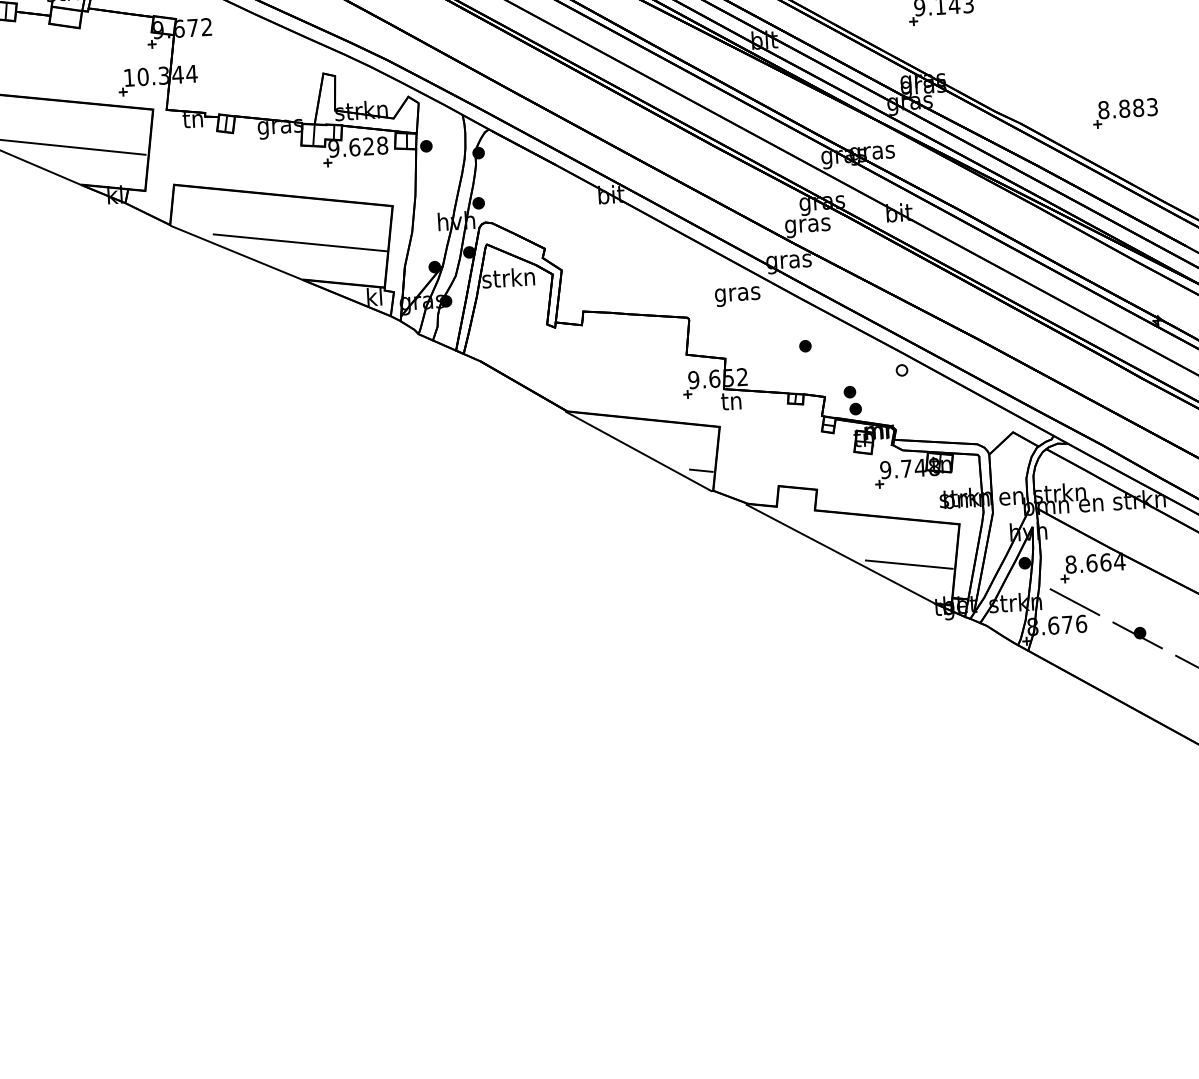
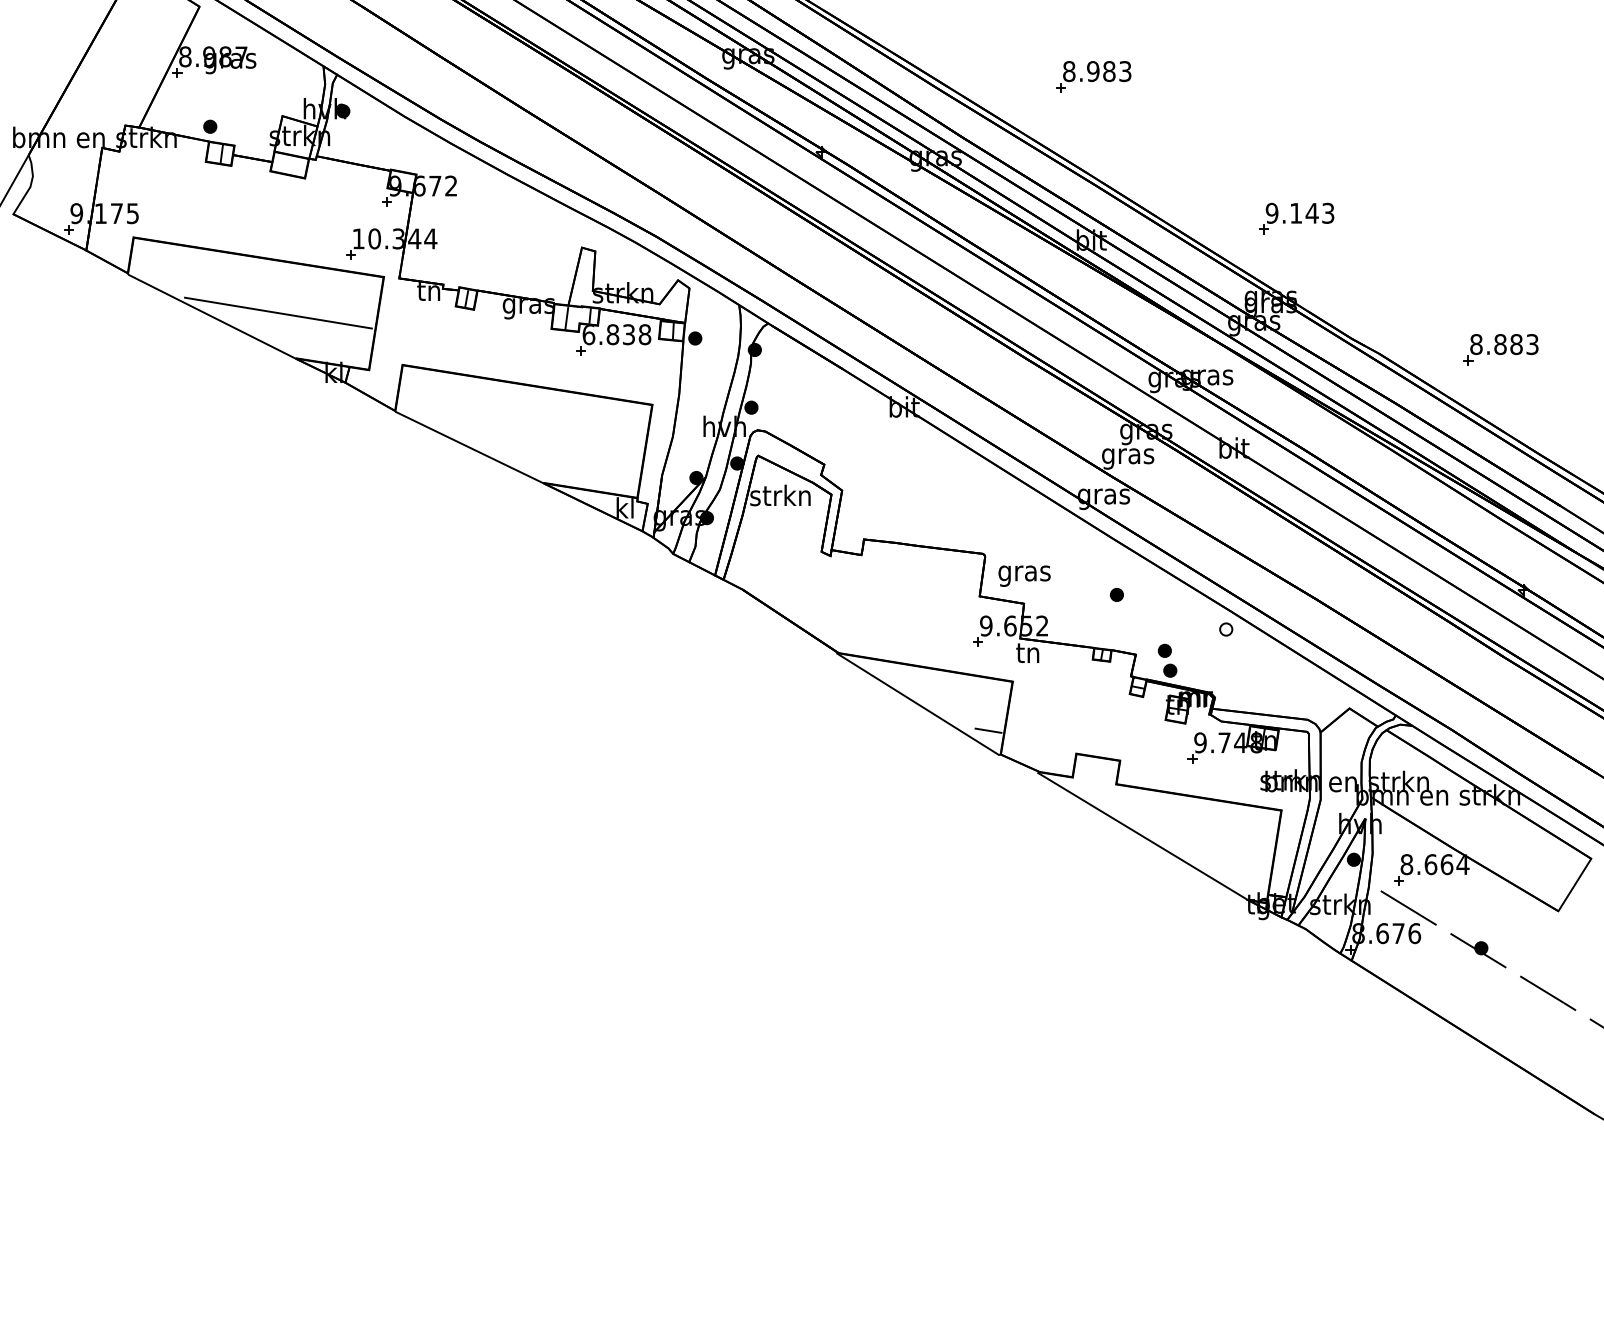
text: (350, 147) -> (608, 334), 9.628 -> 6.838
line: (300, 242) -> (543, 440), removed
text: (737, 296) -> (1024, 575), moved
line: (908, 564) -> (1220, 853), removed

